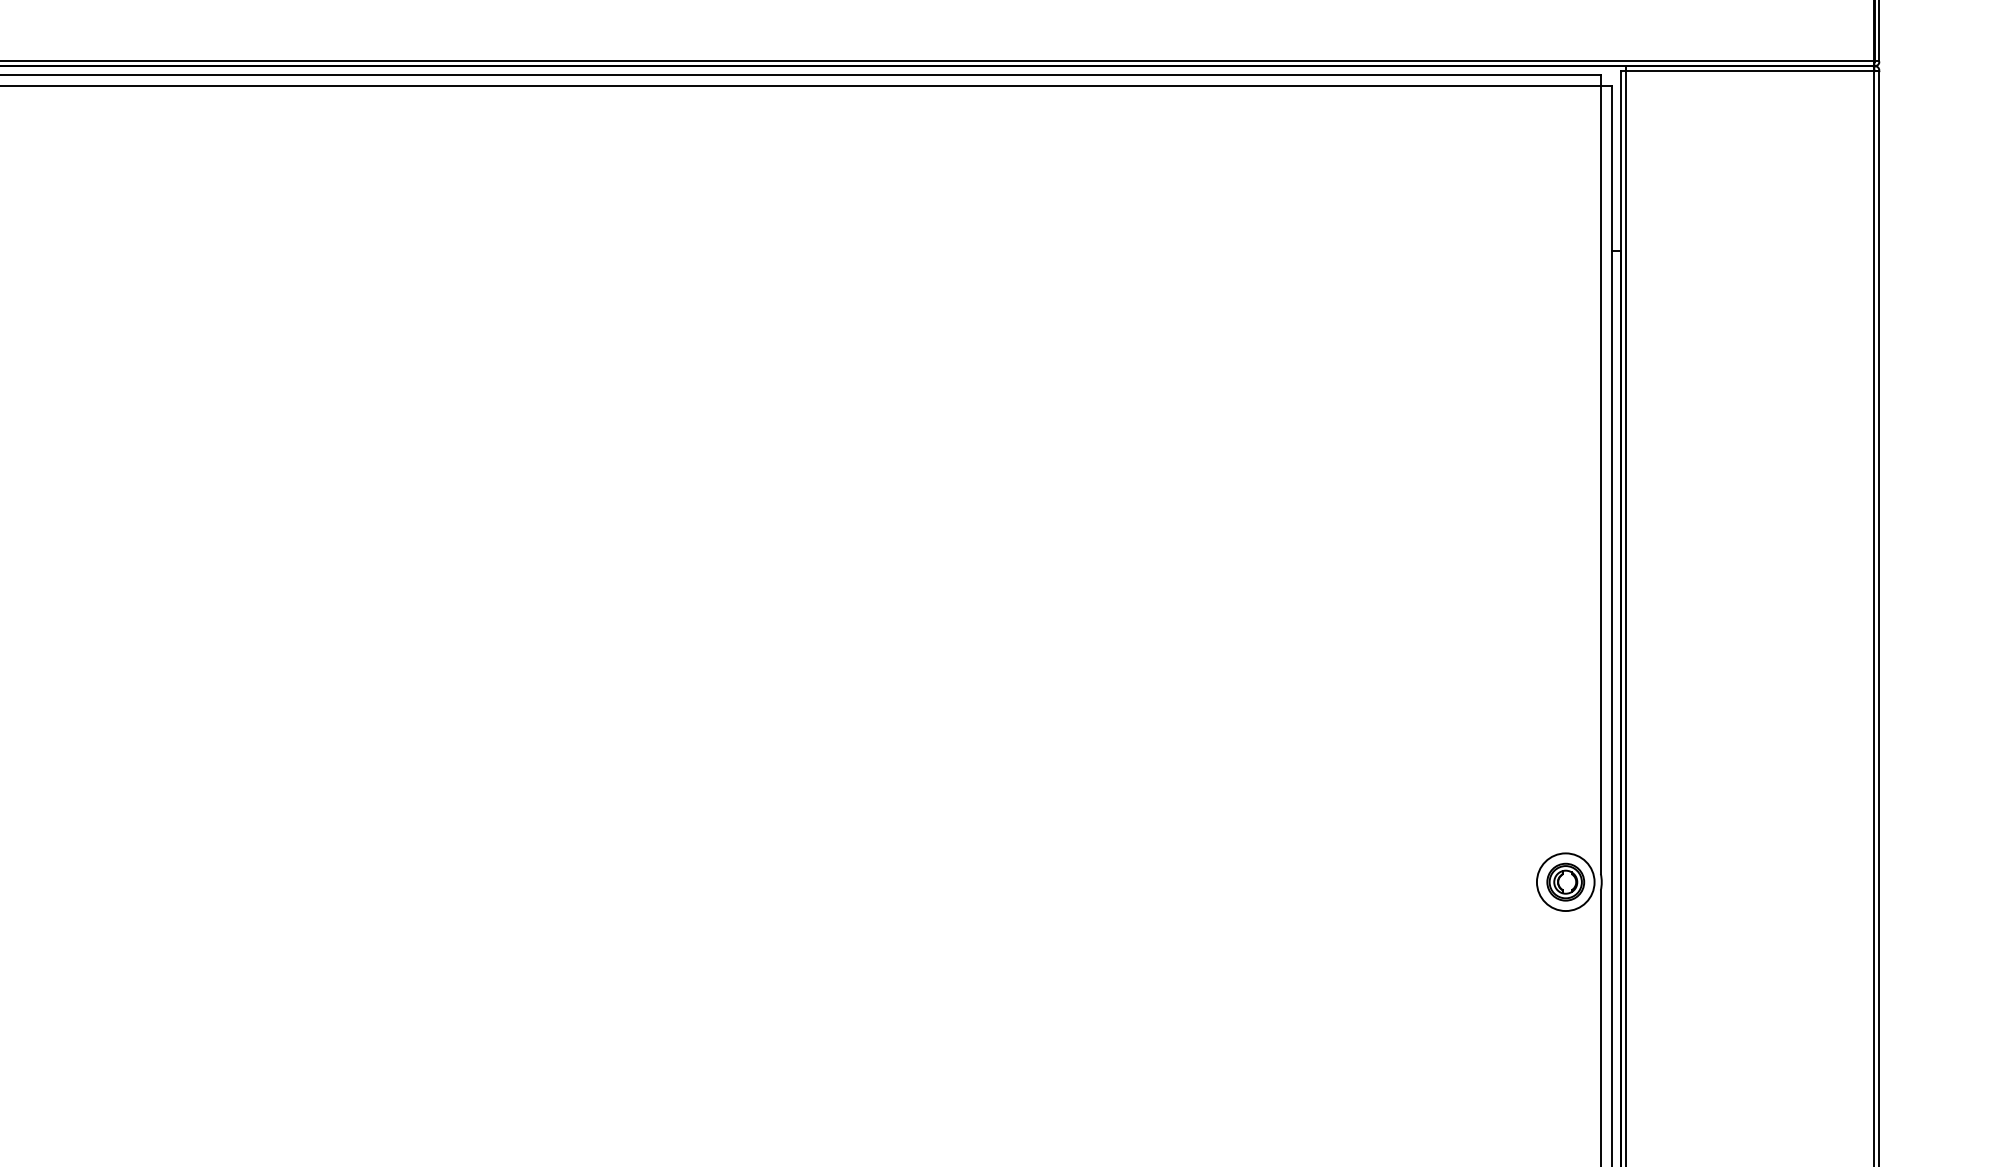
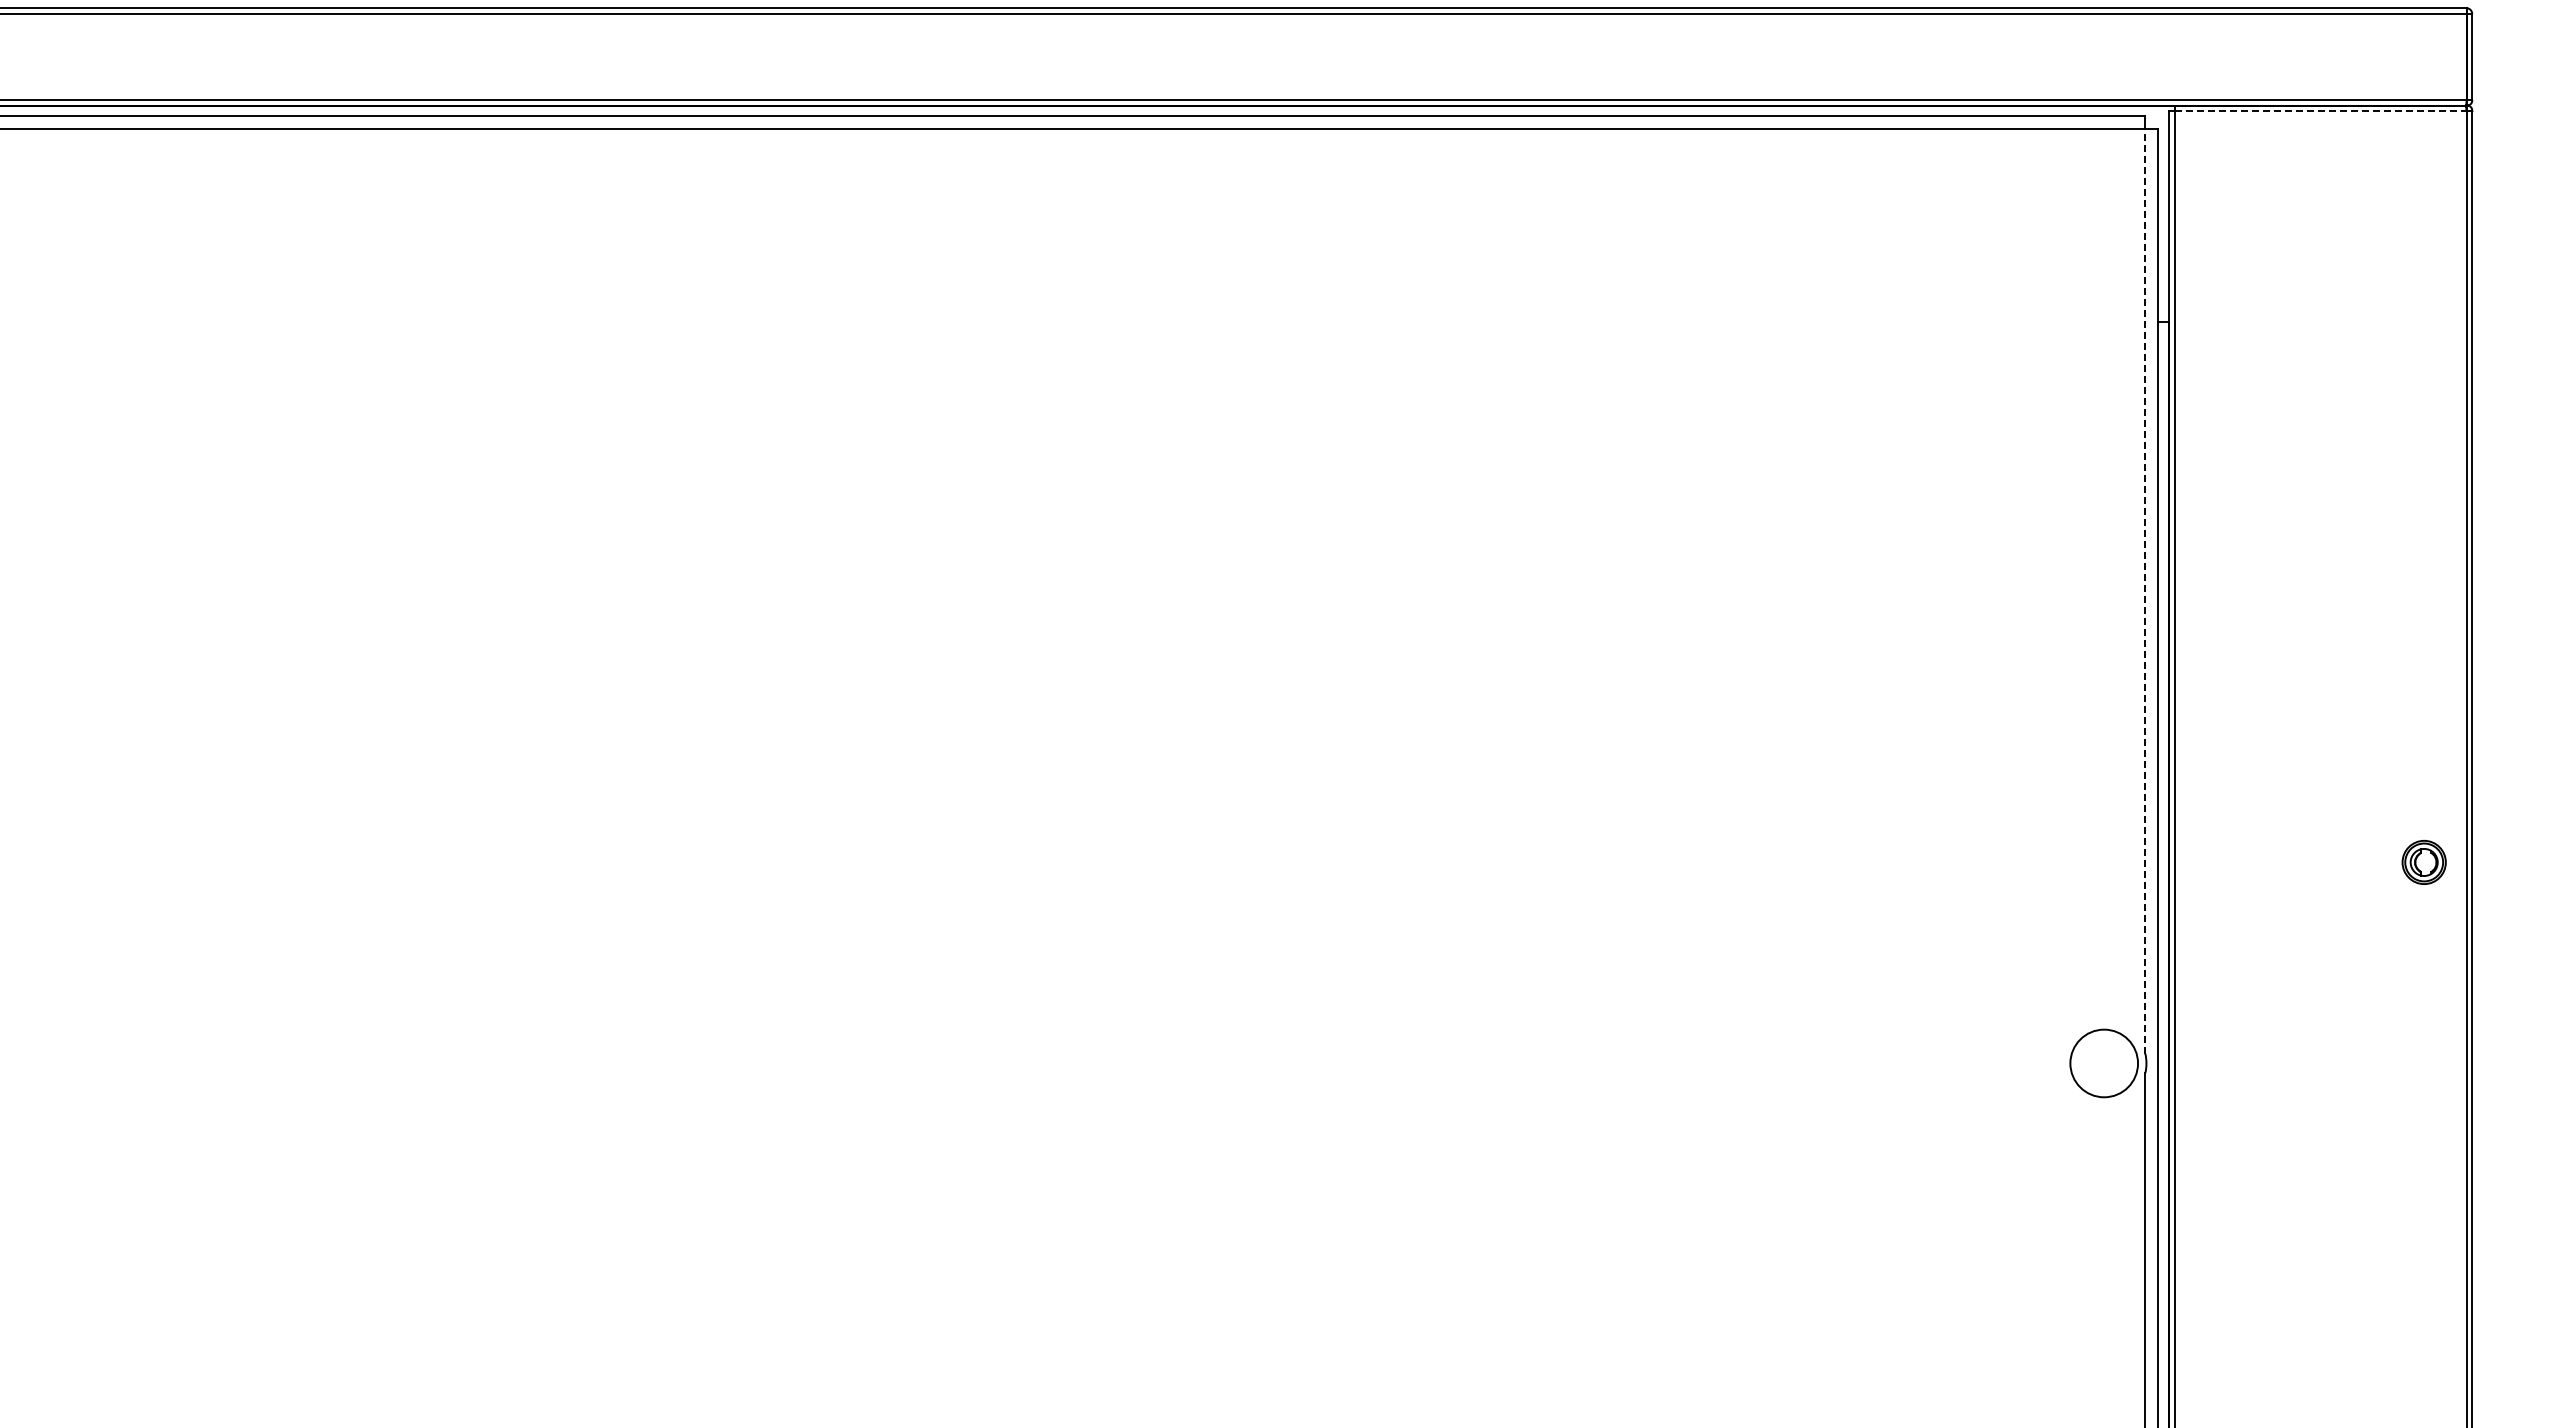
line: (1750, 71) -> (2320, 111), solid -> dashed
line: (1600, 480) -> (2145, 591), solid -> dashed
part: (1565, 881) -> (2423, 861), moved

